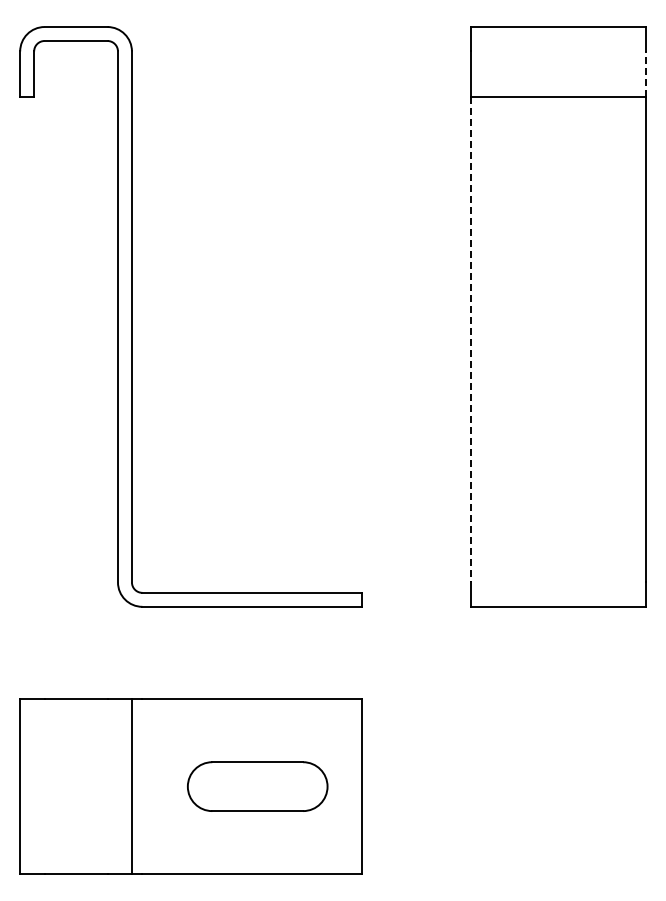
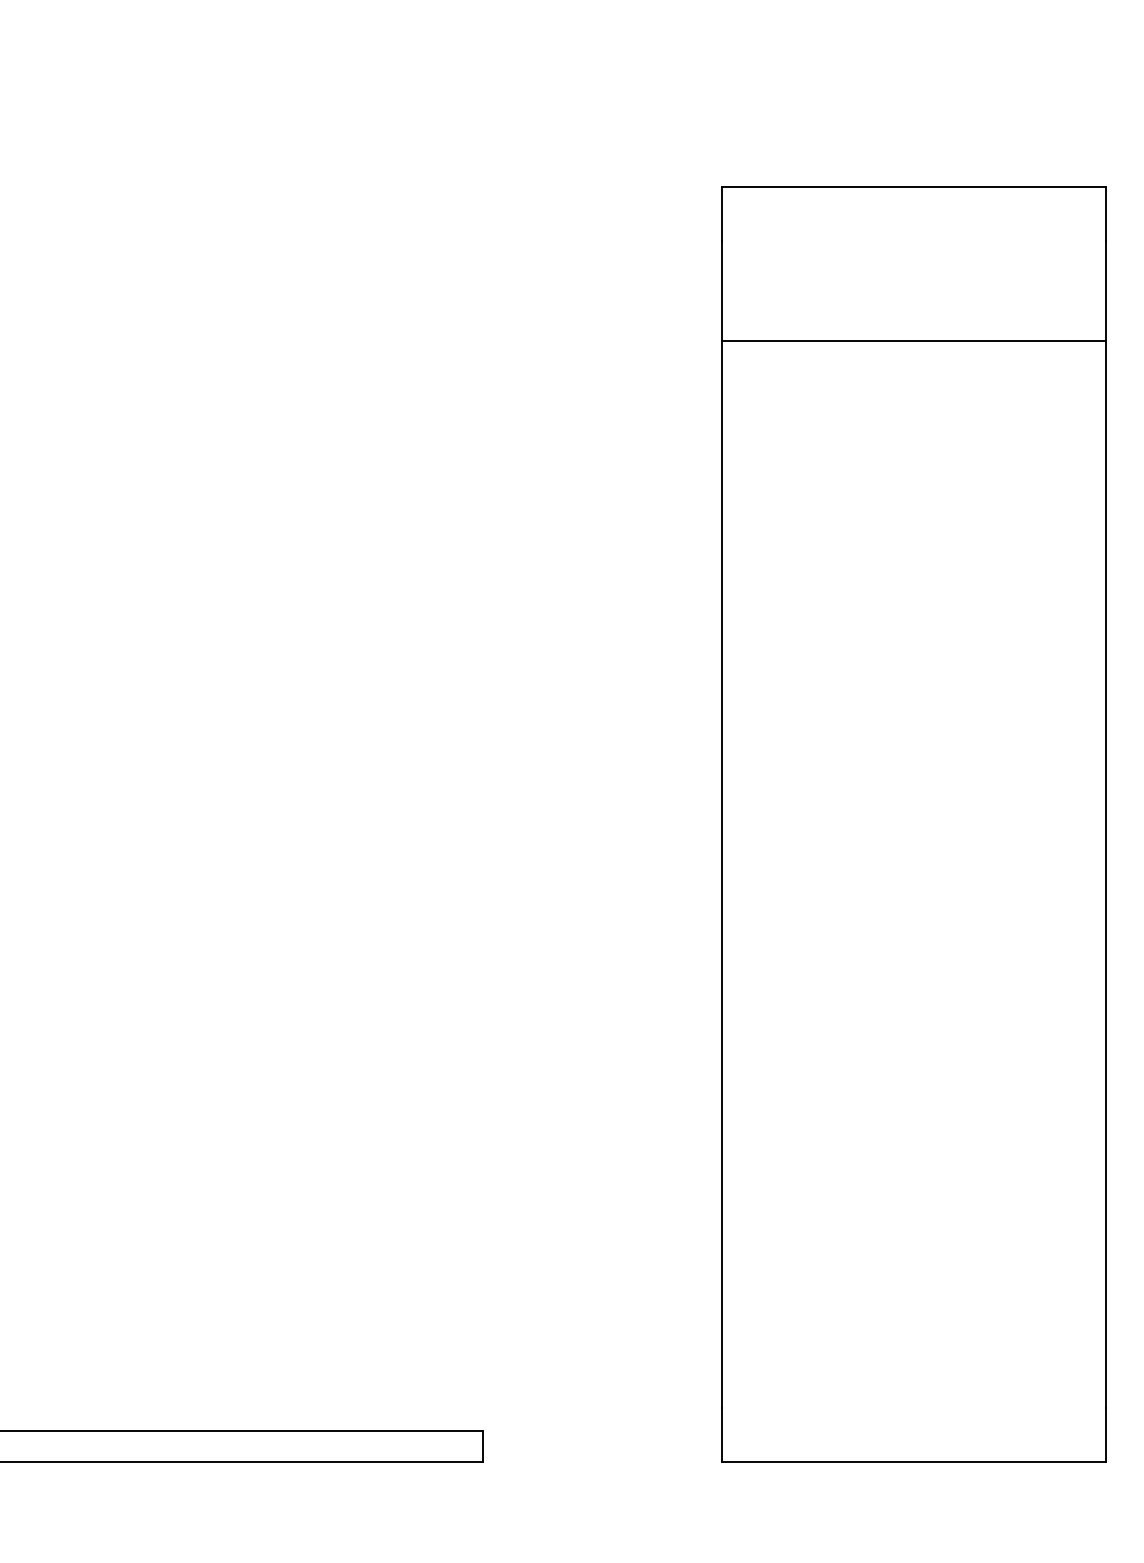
line: (645, 74) -> (1104, 291), dashed -> solid
line: (471, 339) -> (722, 874), dashed -> solid

